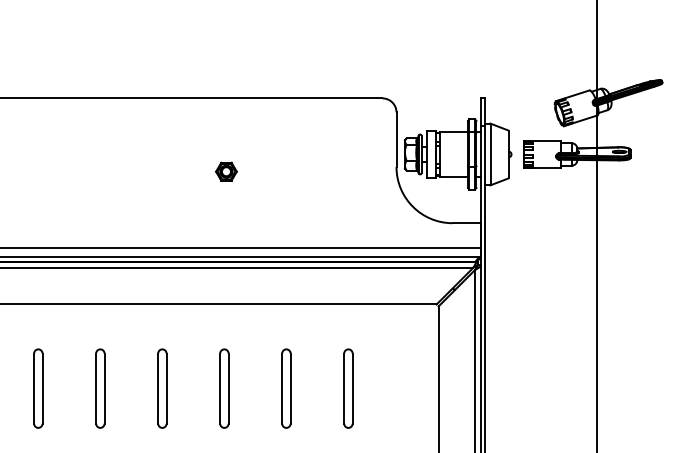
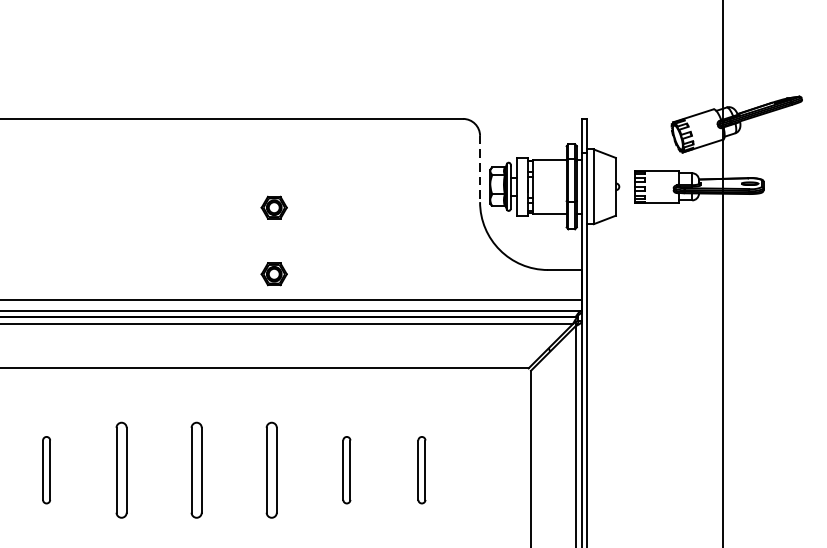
line: (396, 140) -> (480, 169), solid -> dashed
part: (226, 226) -> (274, 274), added
part: (38, 388) -> (46, 470), size x0.7
part: (286, 388) -> (346, 470), size x0.7
part: (348, 388) -> (421, 470), size x0.7

